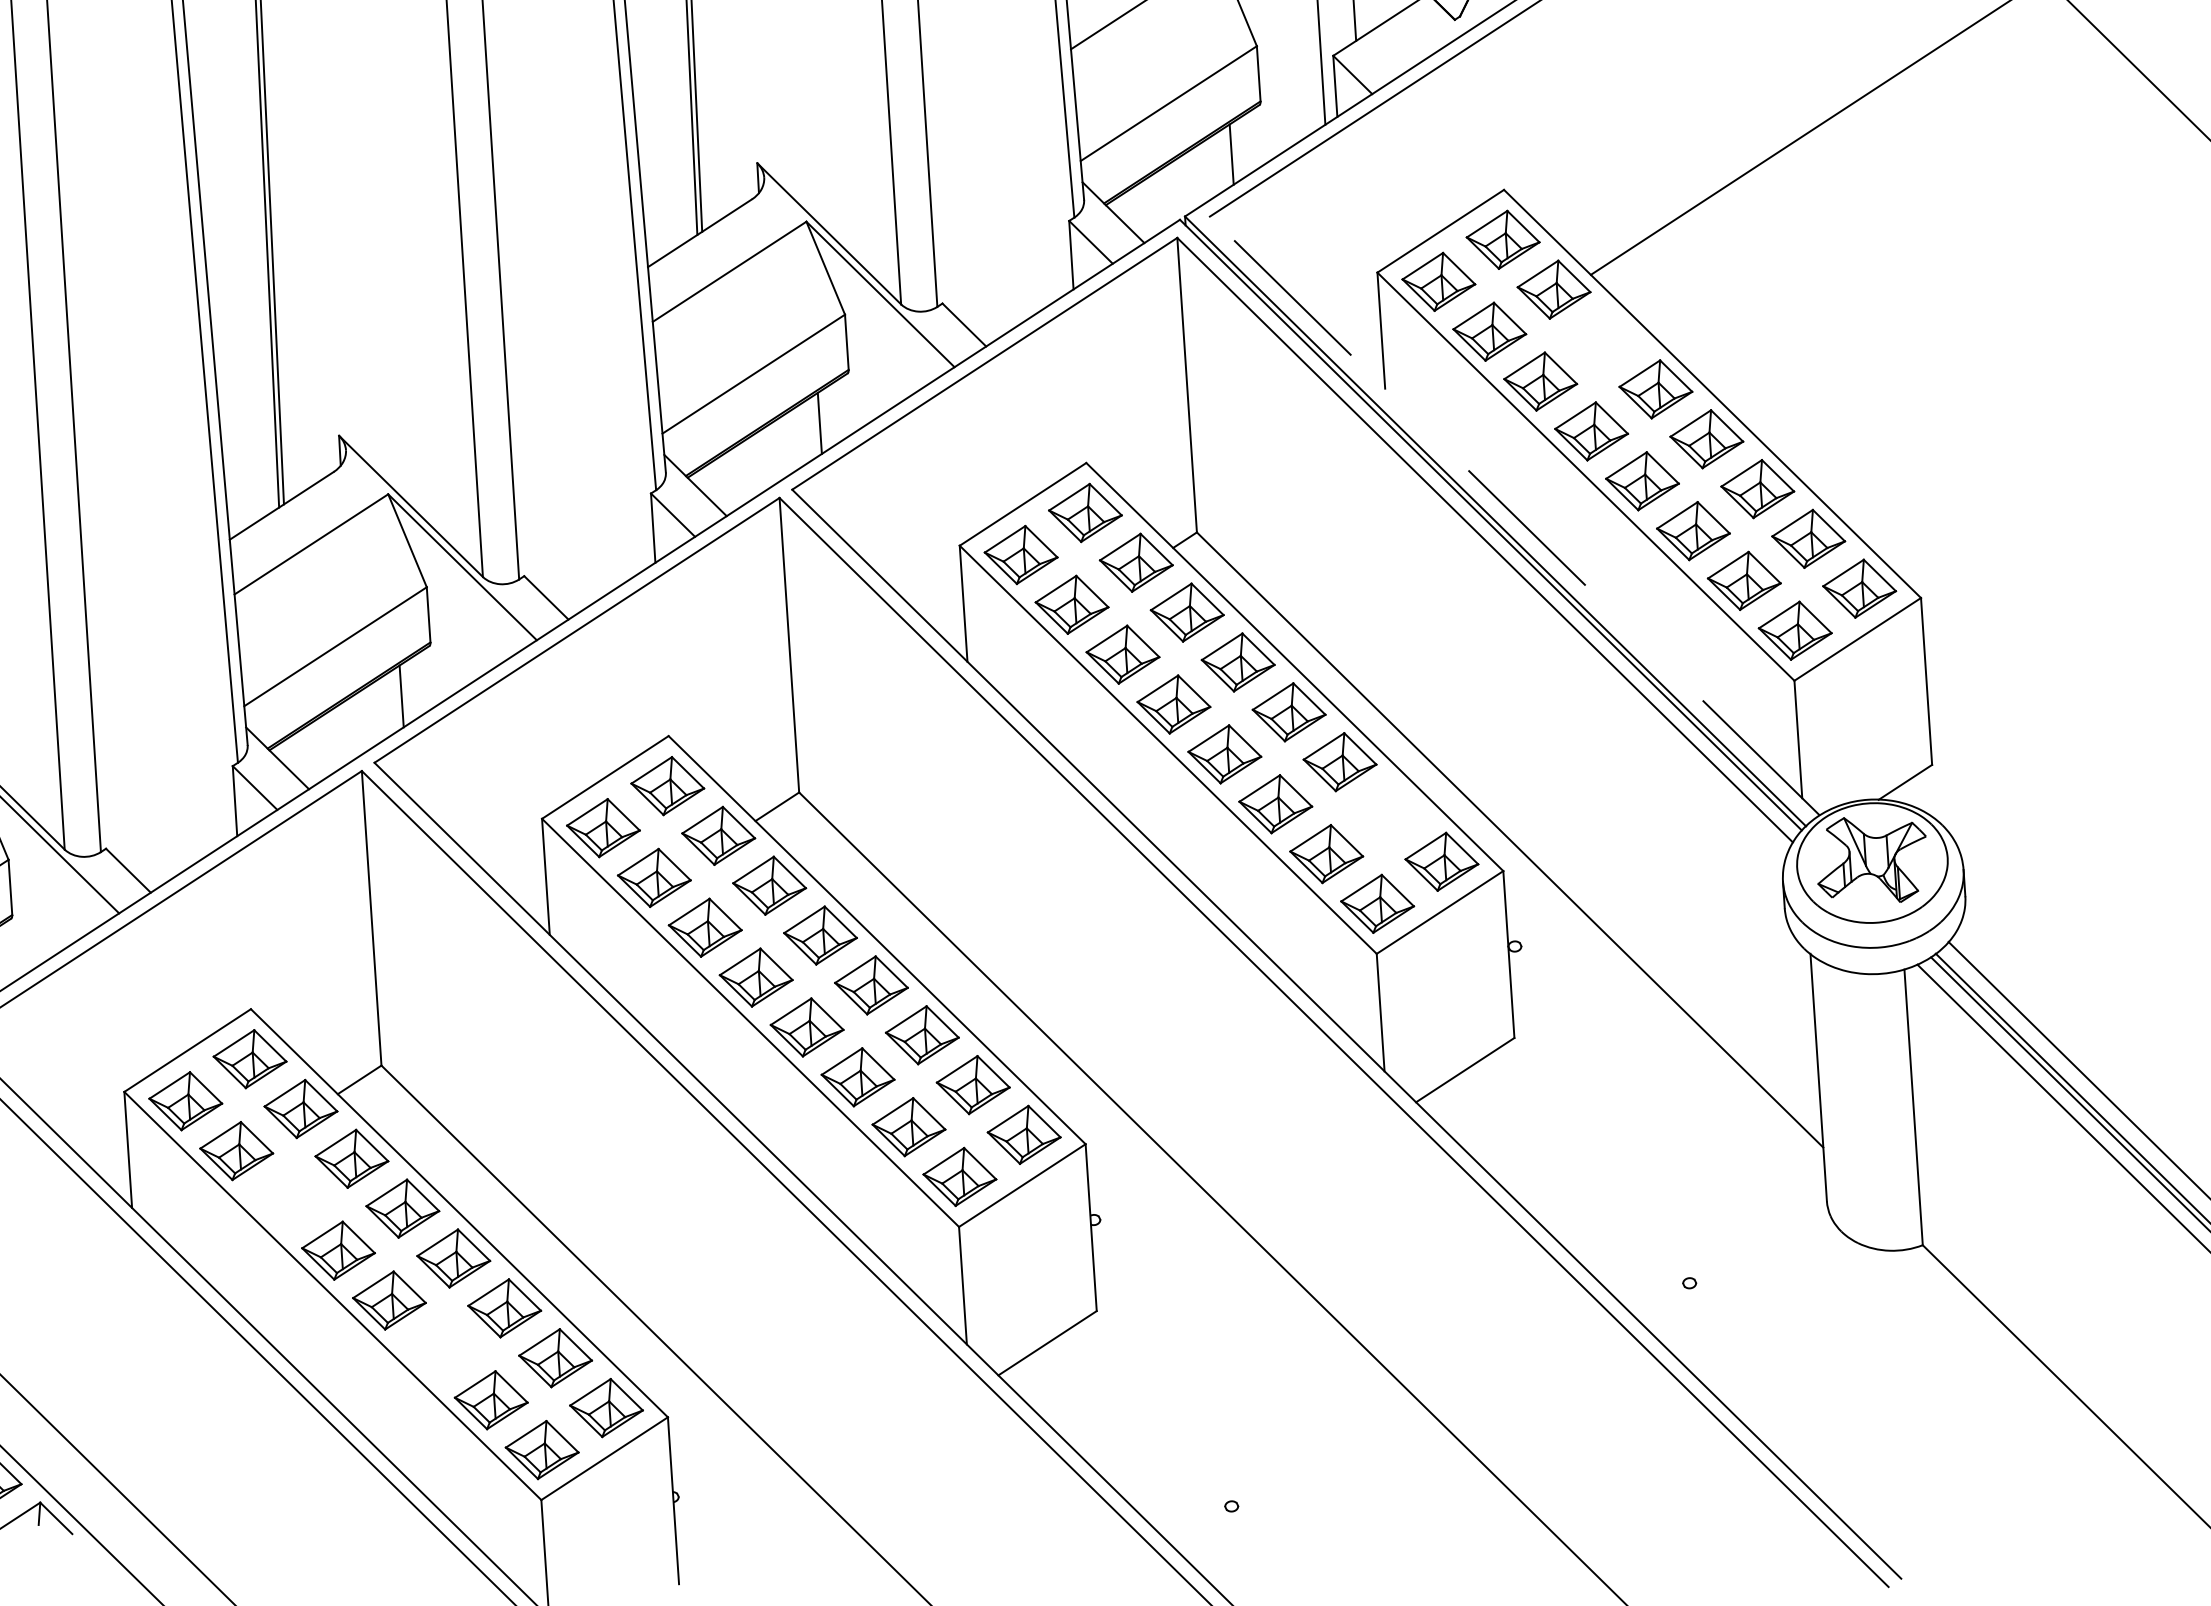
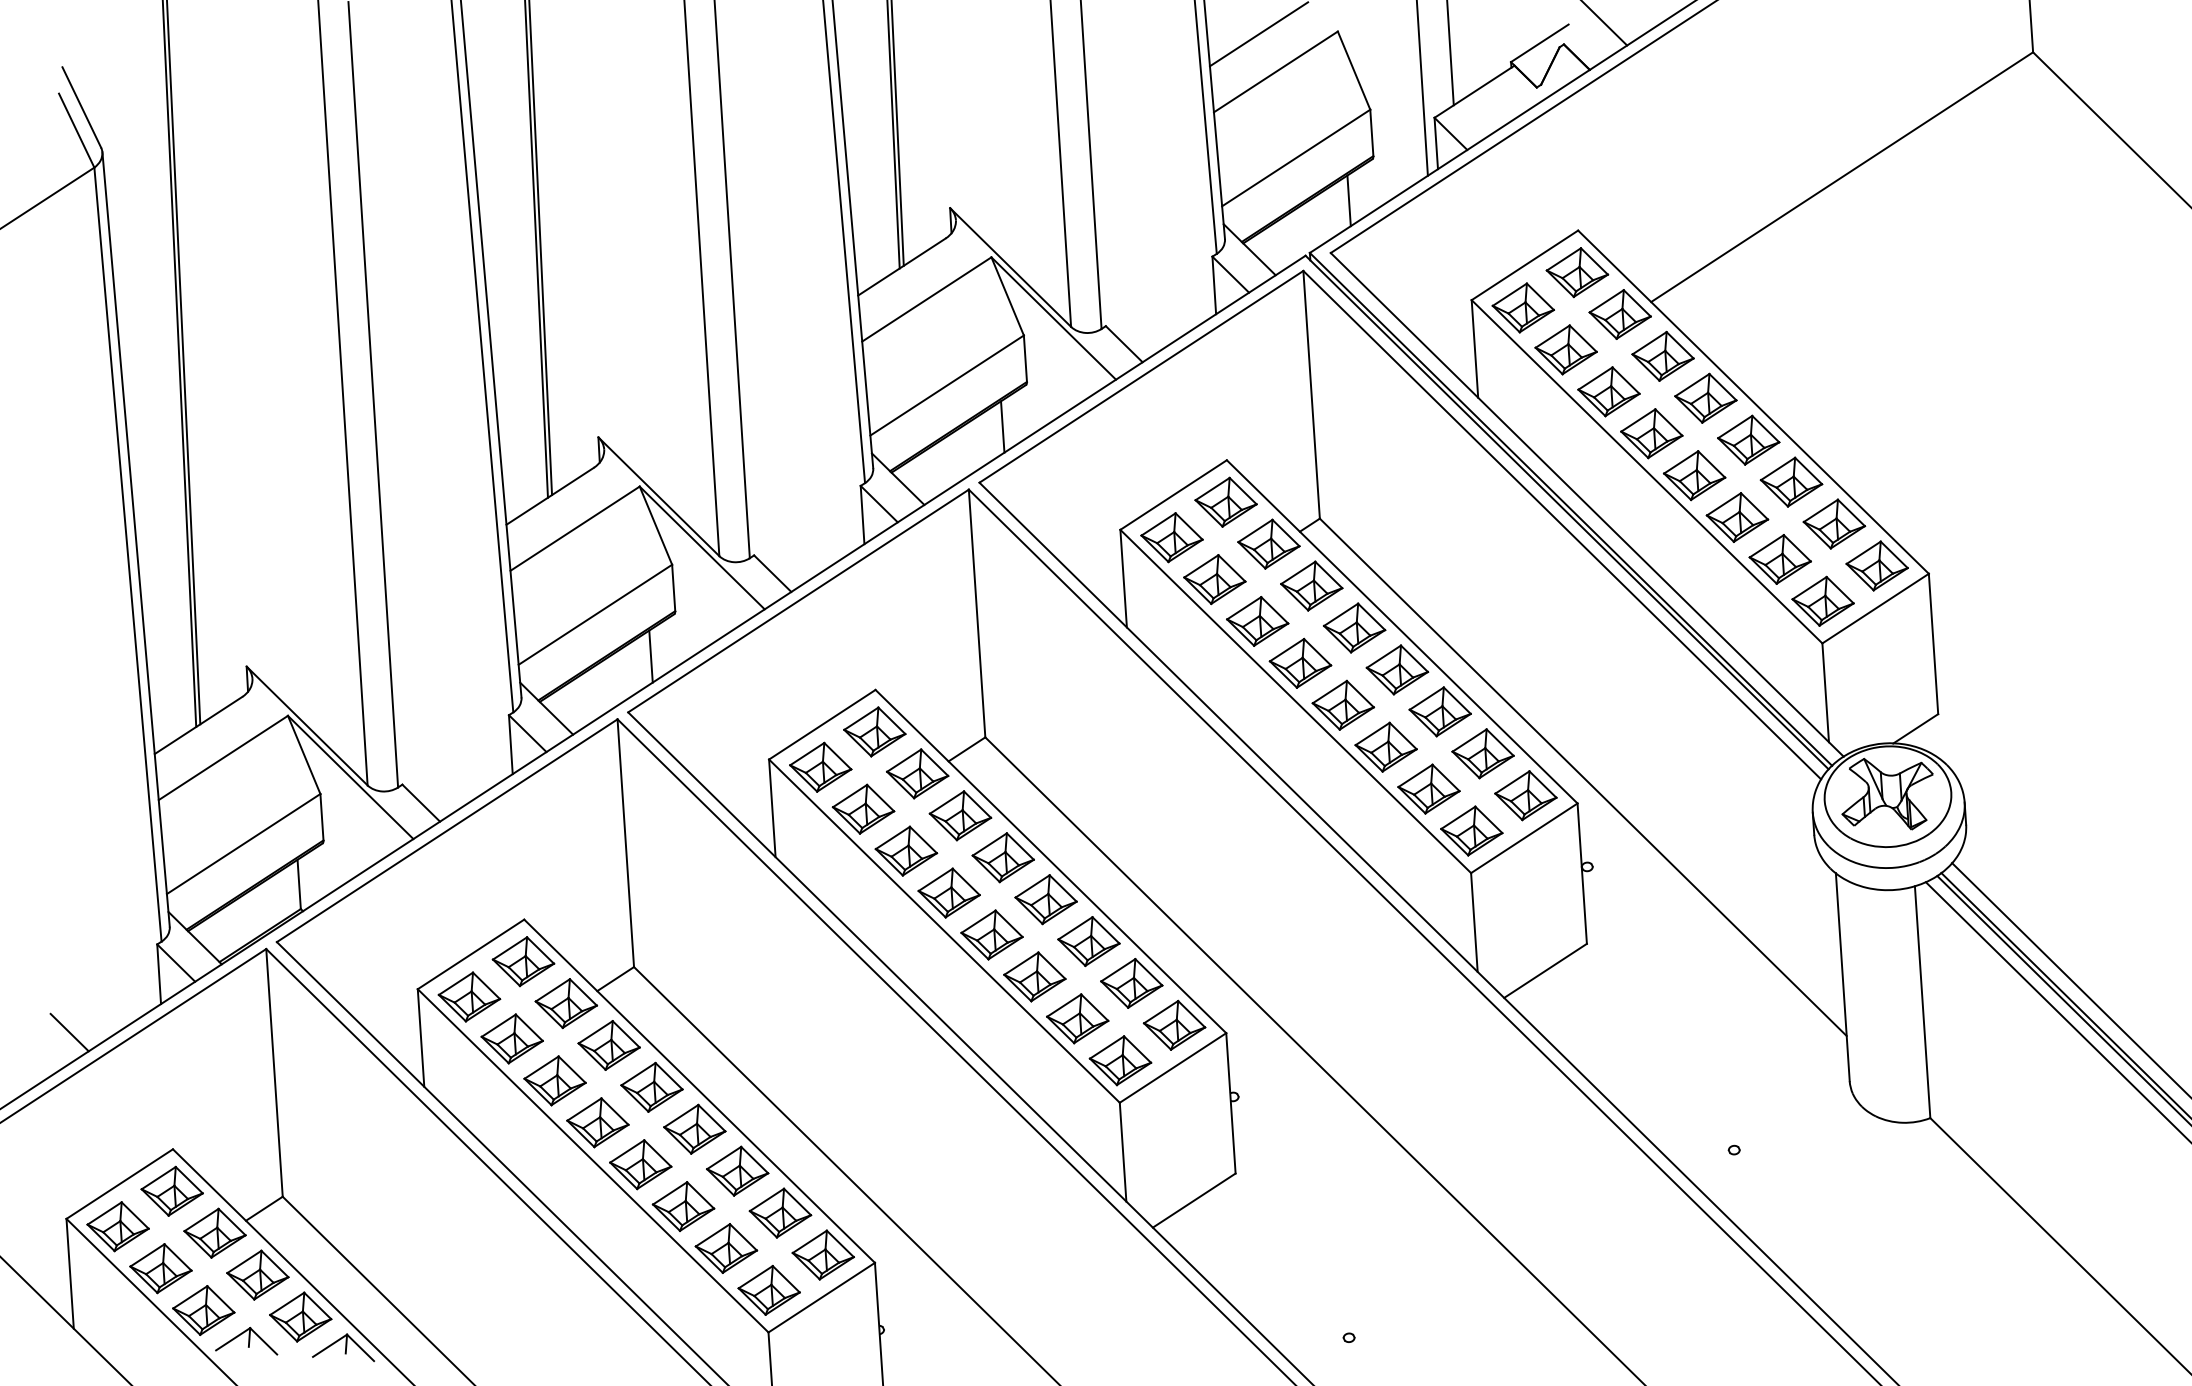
part: (1604, 338) -> (1662, 355), added
line: (1515, 515) -> (1587, 504), dashed -> solid
part: (1390, 811) -> (1482, 753), added
part: (286, 1200) -> (554, 1080), added
part: (440, 1350) -> (683, 1206), added

